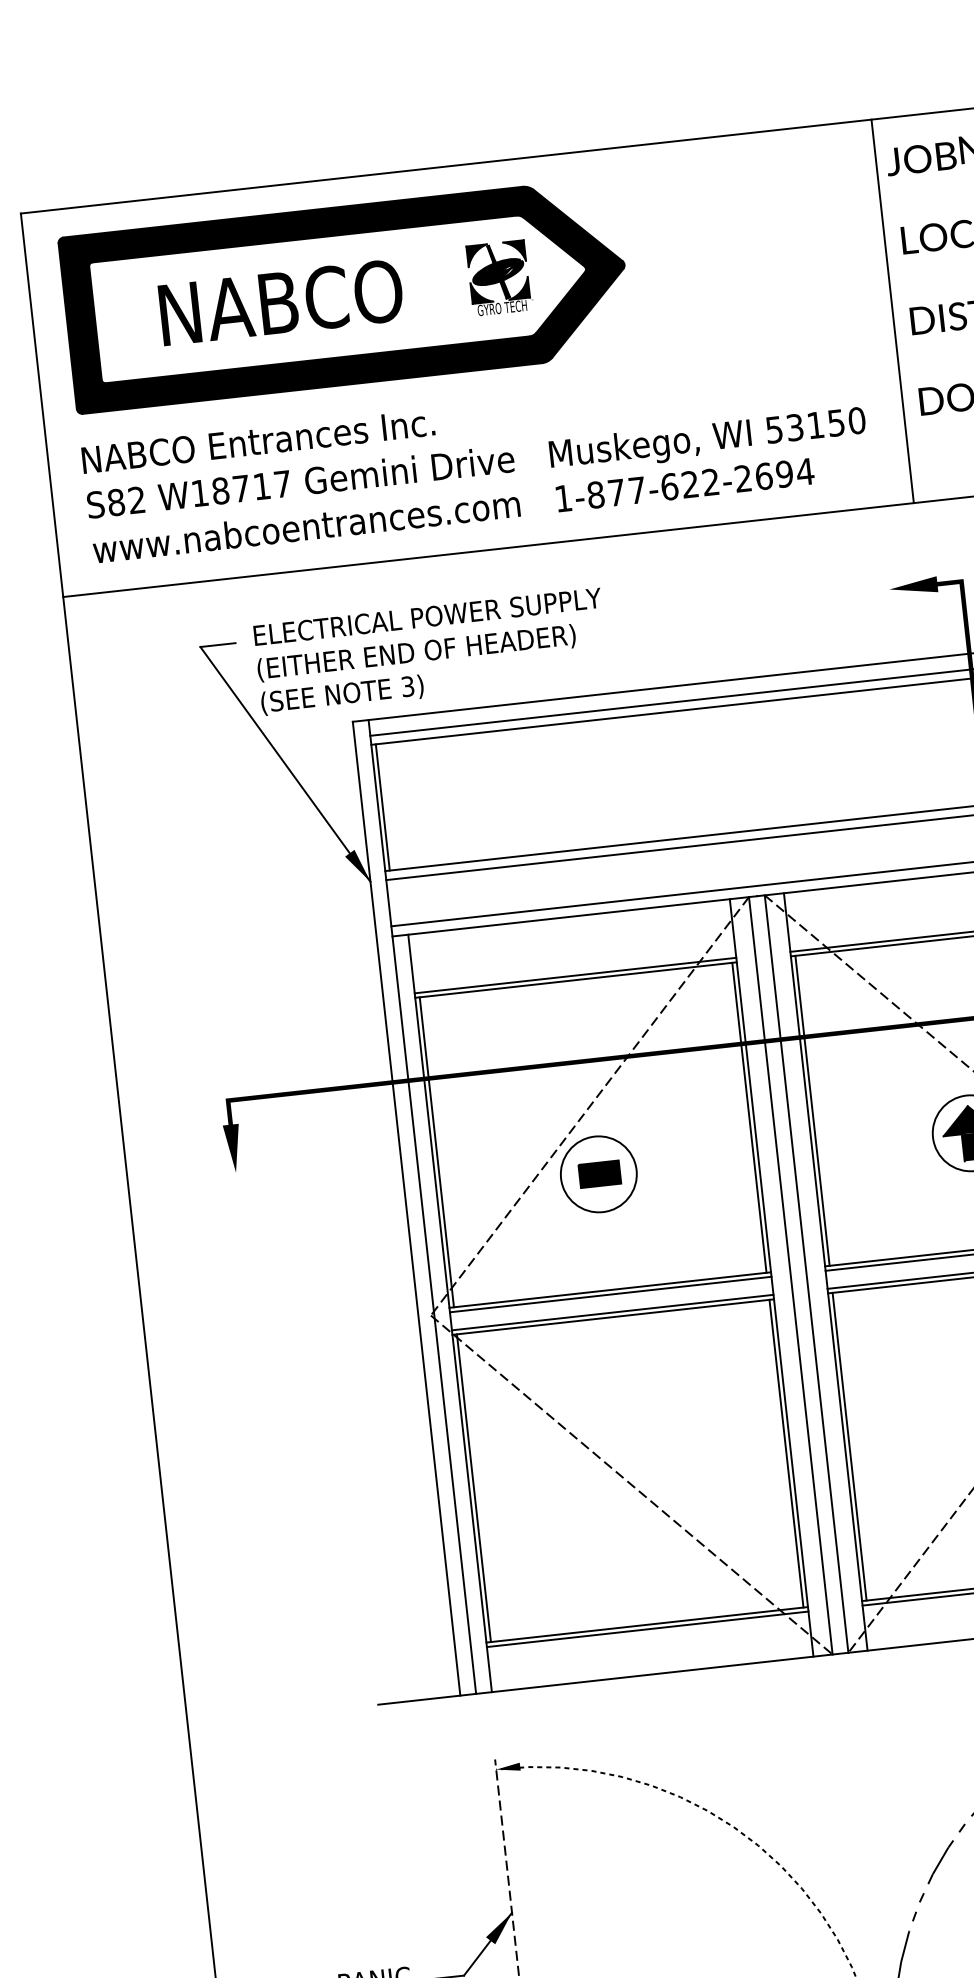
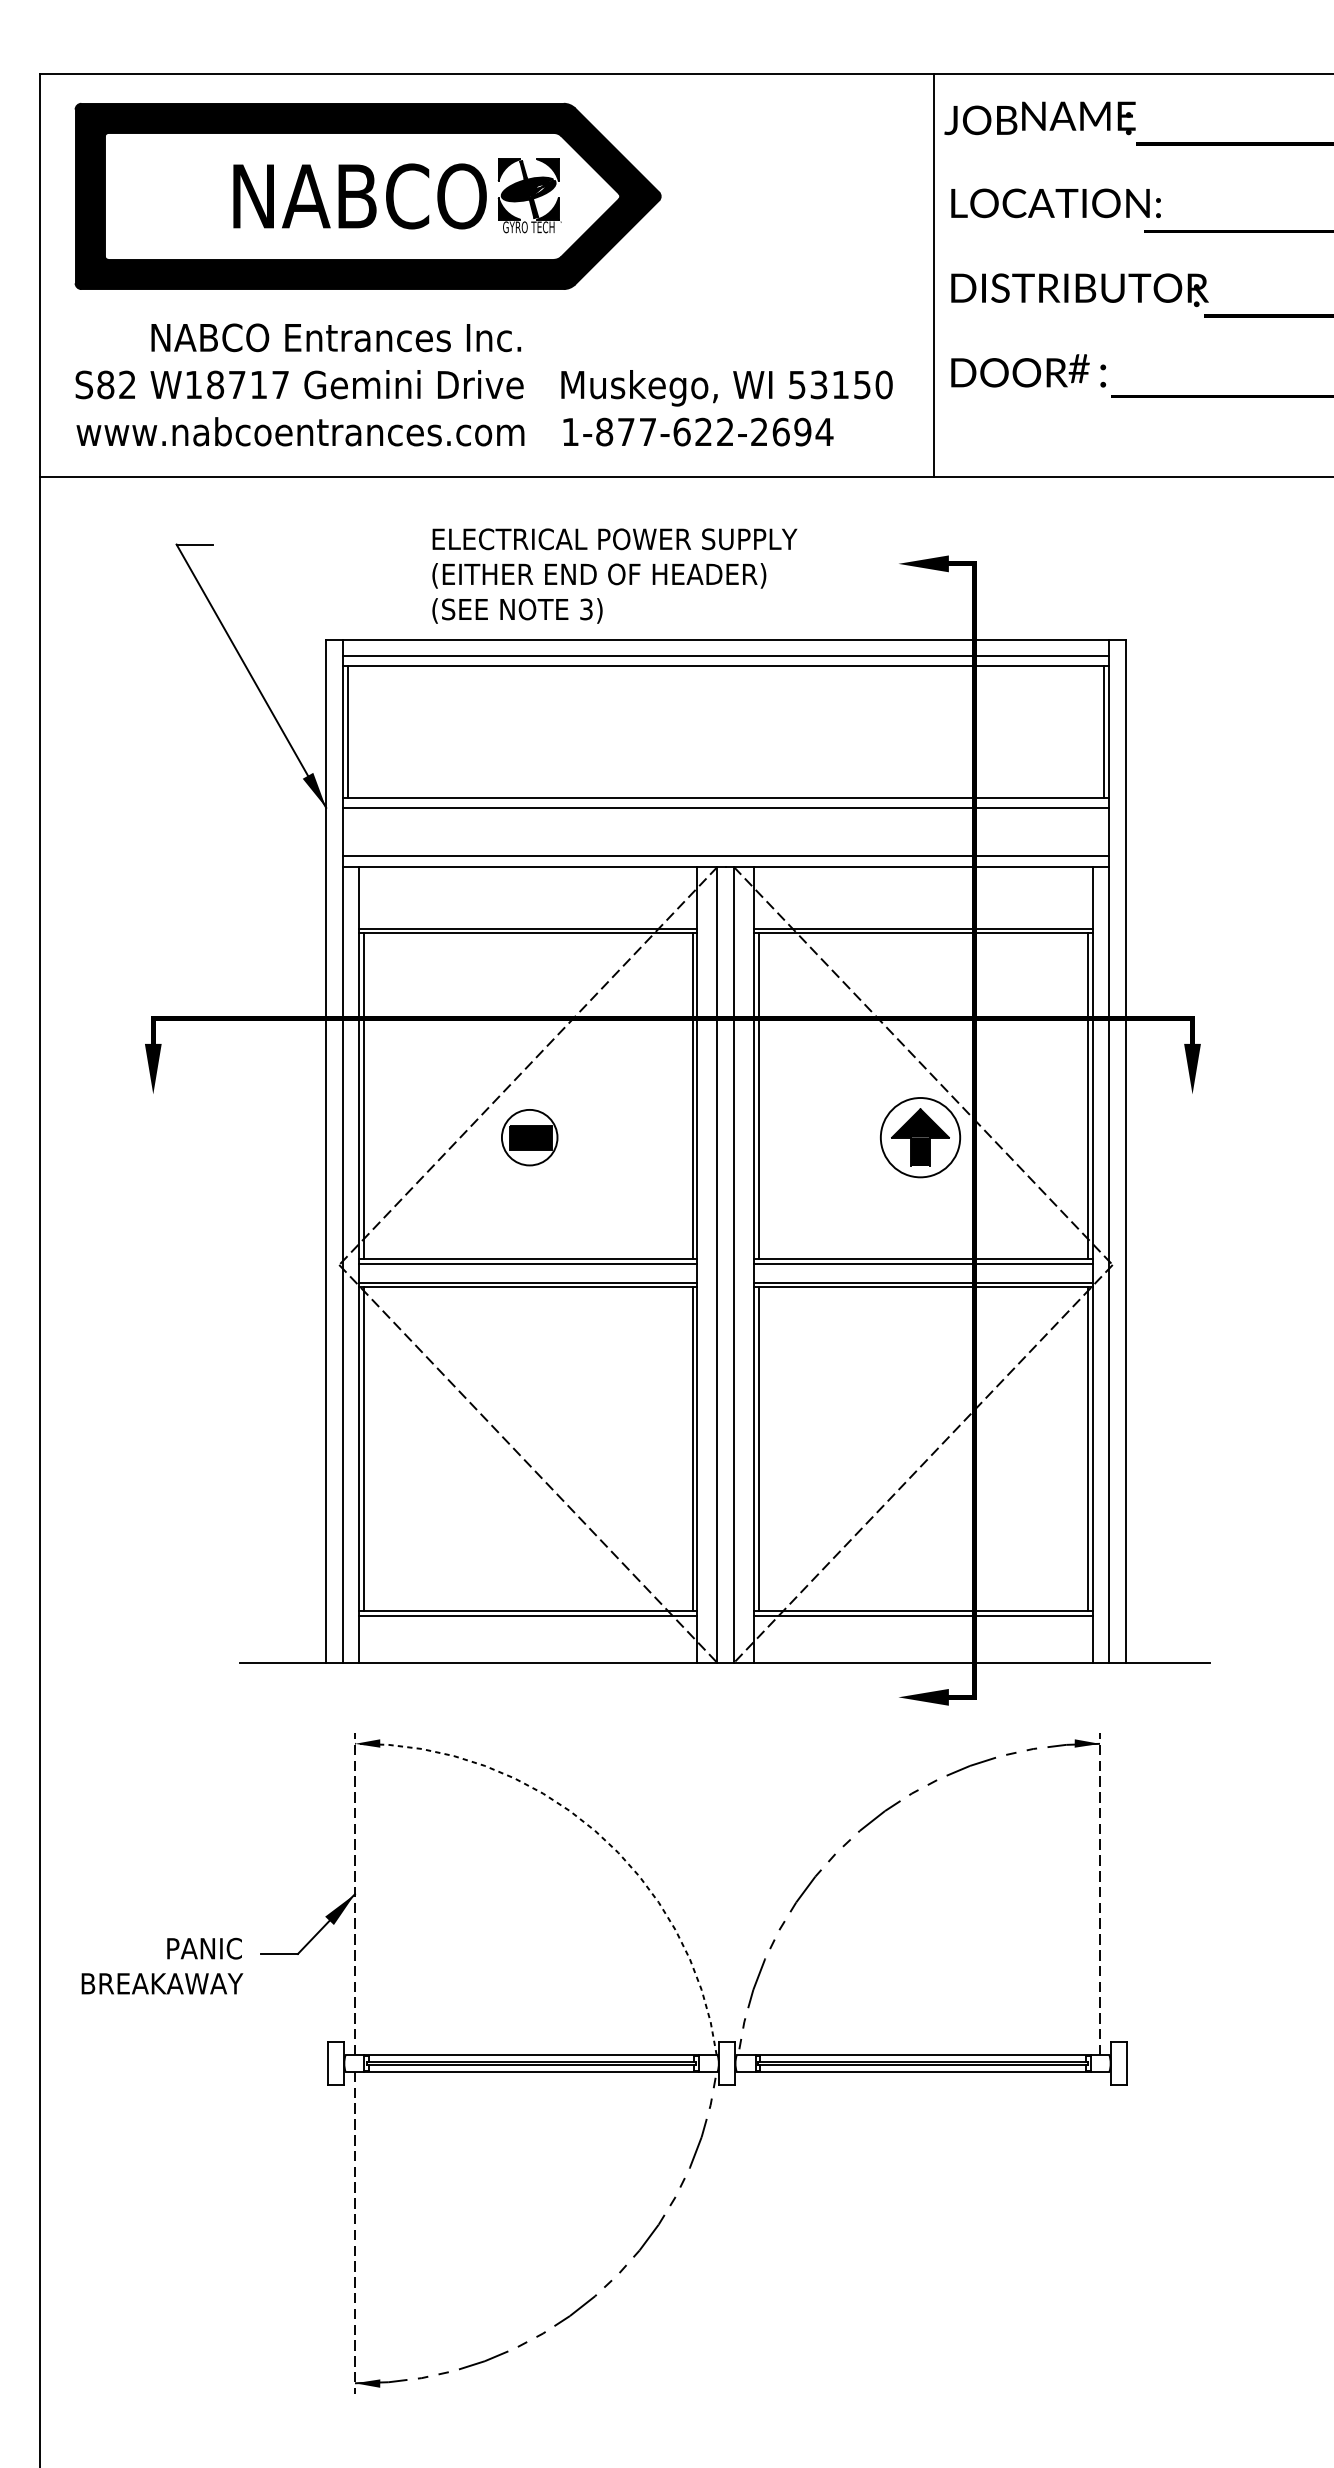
text: (280, 302) -> (359, 196), moved
text: (258, 441) -> (336, 337), moved
text: (431, 651) -> (614, 575), moved
circle: (598, 1174) -> (529, 1137), size x0.7

